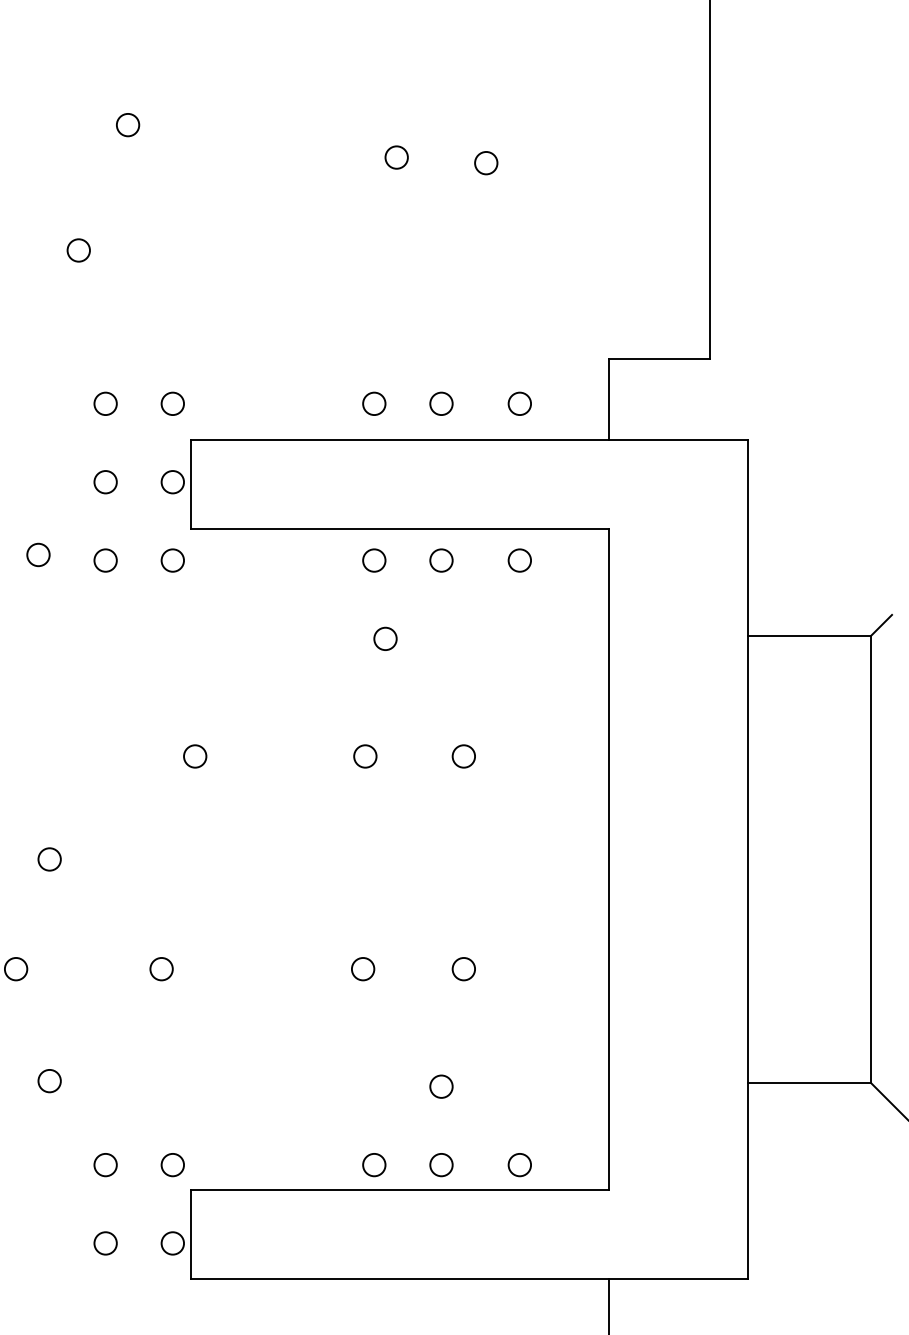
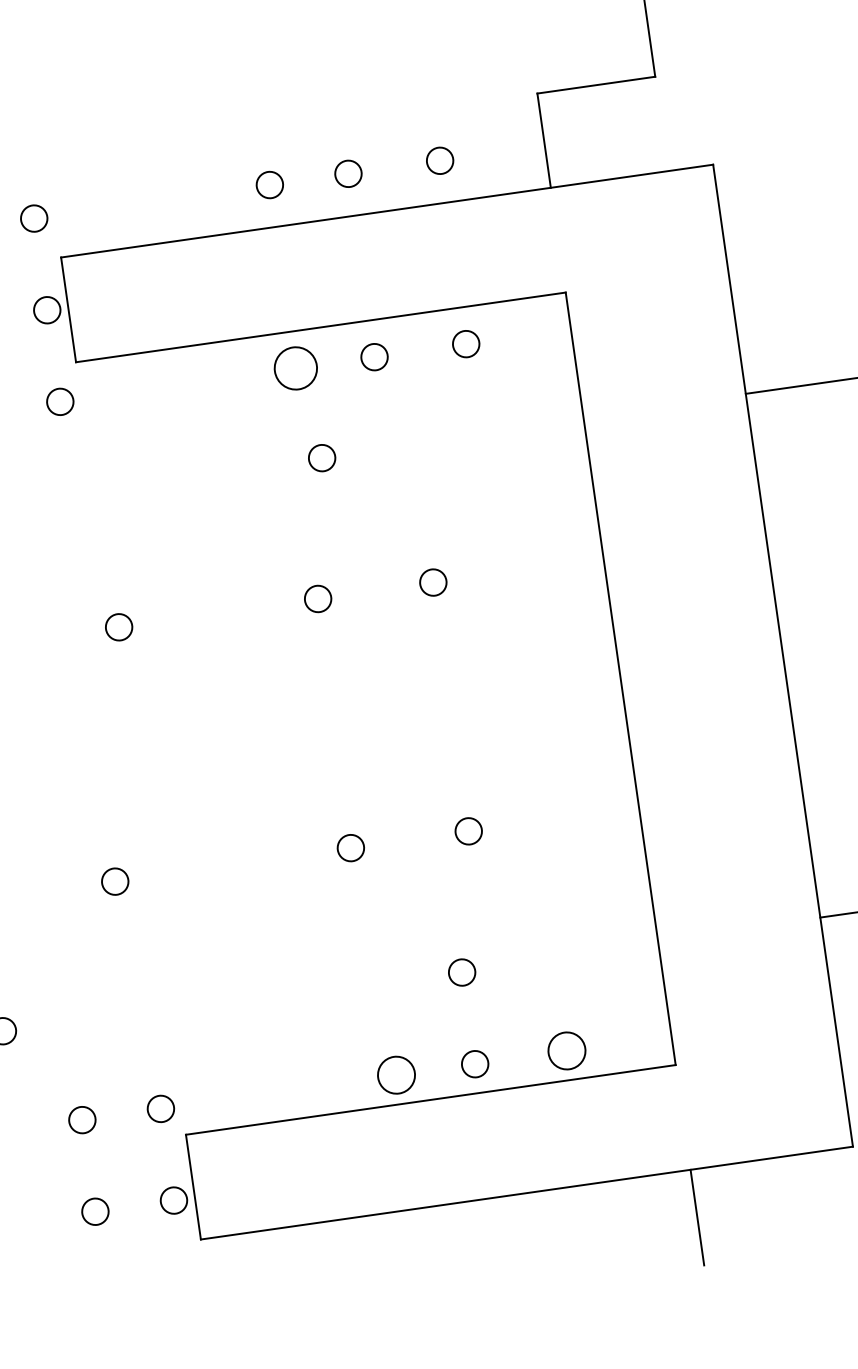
circle: (374, 560) -> (296, 368), size x1.6
circle: (374, 1165) -> (396, 1075), size x1.4
circle: (519, 1165) -> (566, 1051), size x1.4

